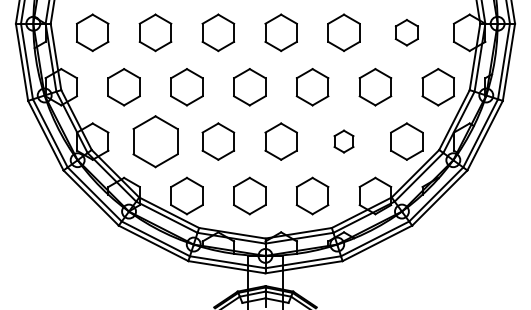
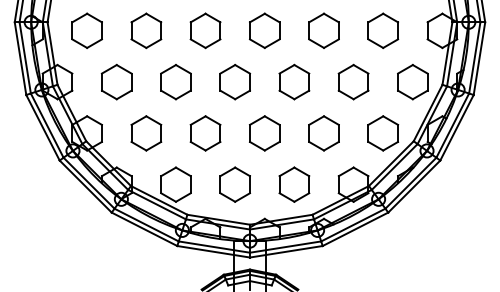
part: (406, 32) -> (382, 30), size x1.43
part: (155, 141) -> (146, 133), size x0.71
part: (343, 141) -> (323, 133), size x1.67

